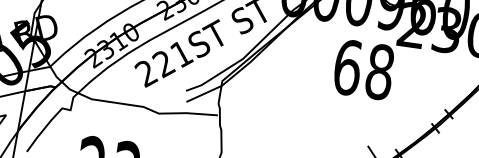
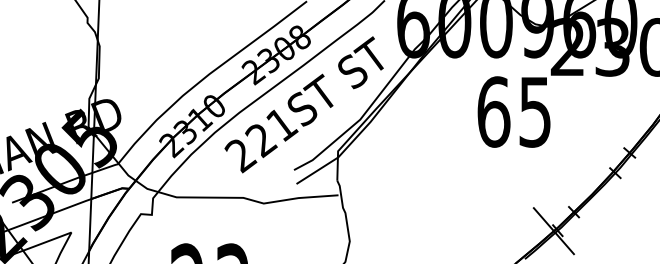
text: (380, 71) -> (535, 111), 68 -> 65

